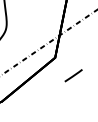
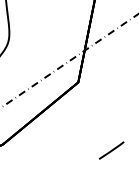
line: (73, 75) -> (111, 150), moved

